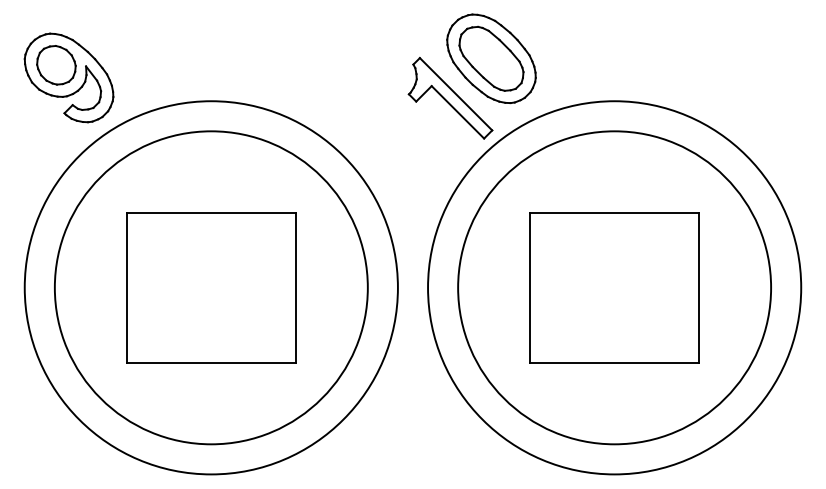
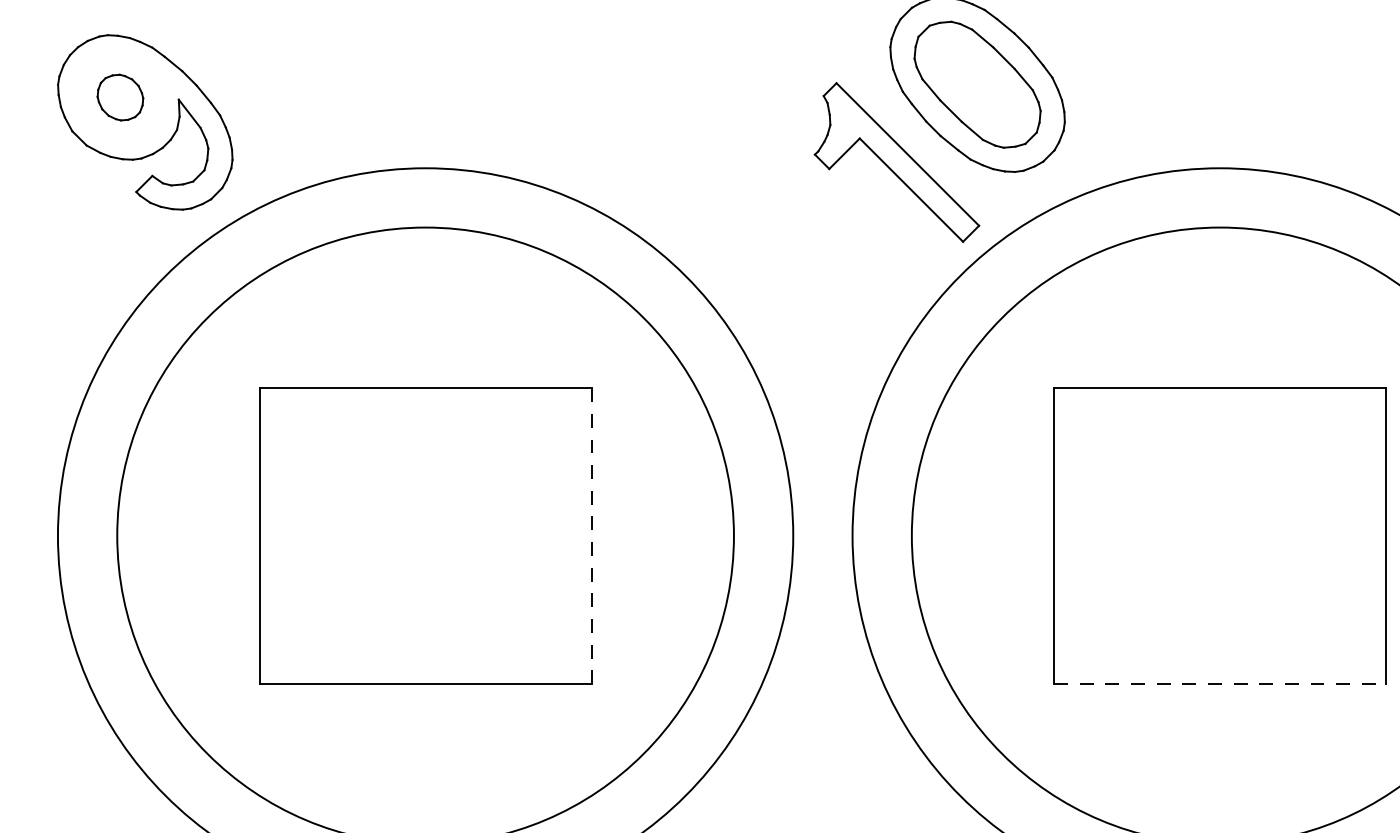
part: (56, 65) -> (120, 97), size x0.6
line: (295, 287) -> (591, 535), solid -> dashed
line: (615, 363) -> (1221, 685), solid -> dashed

